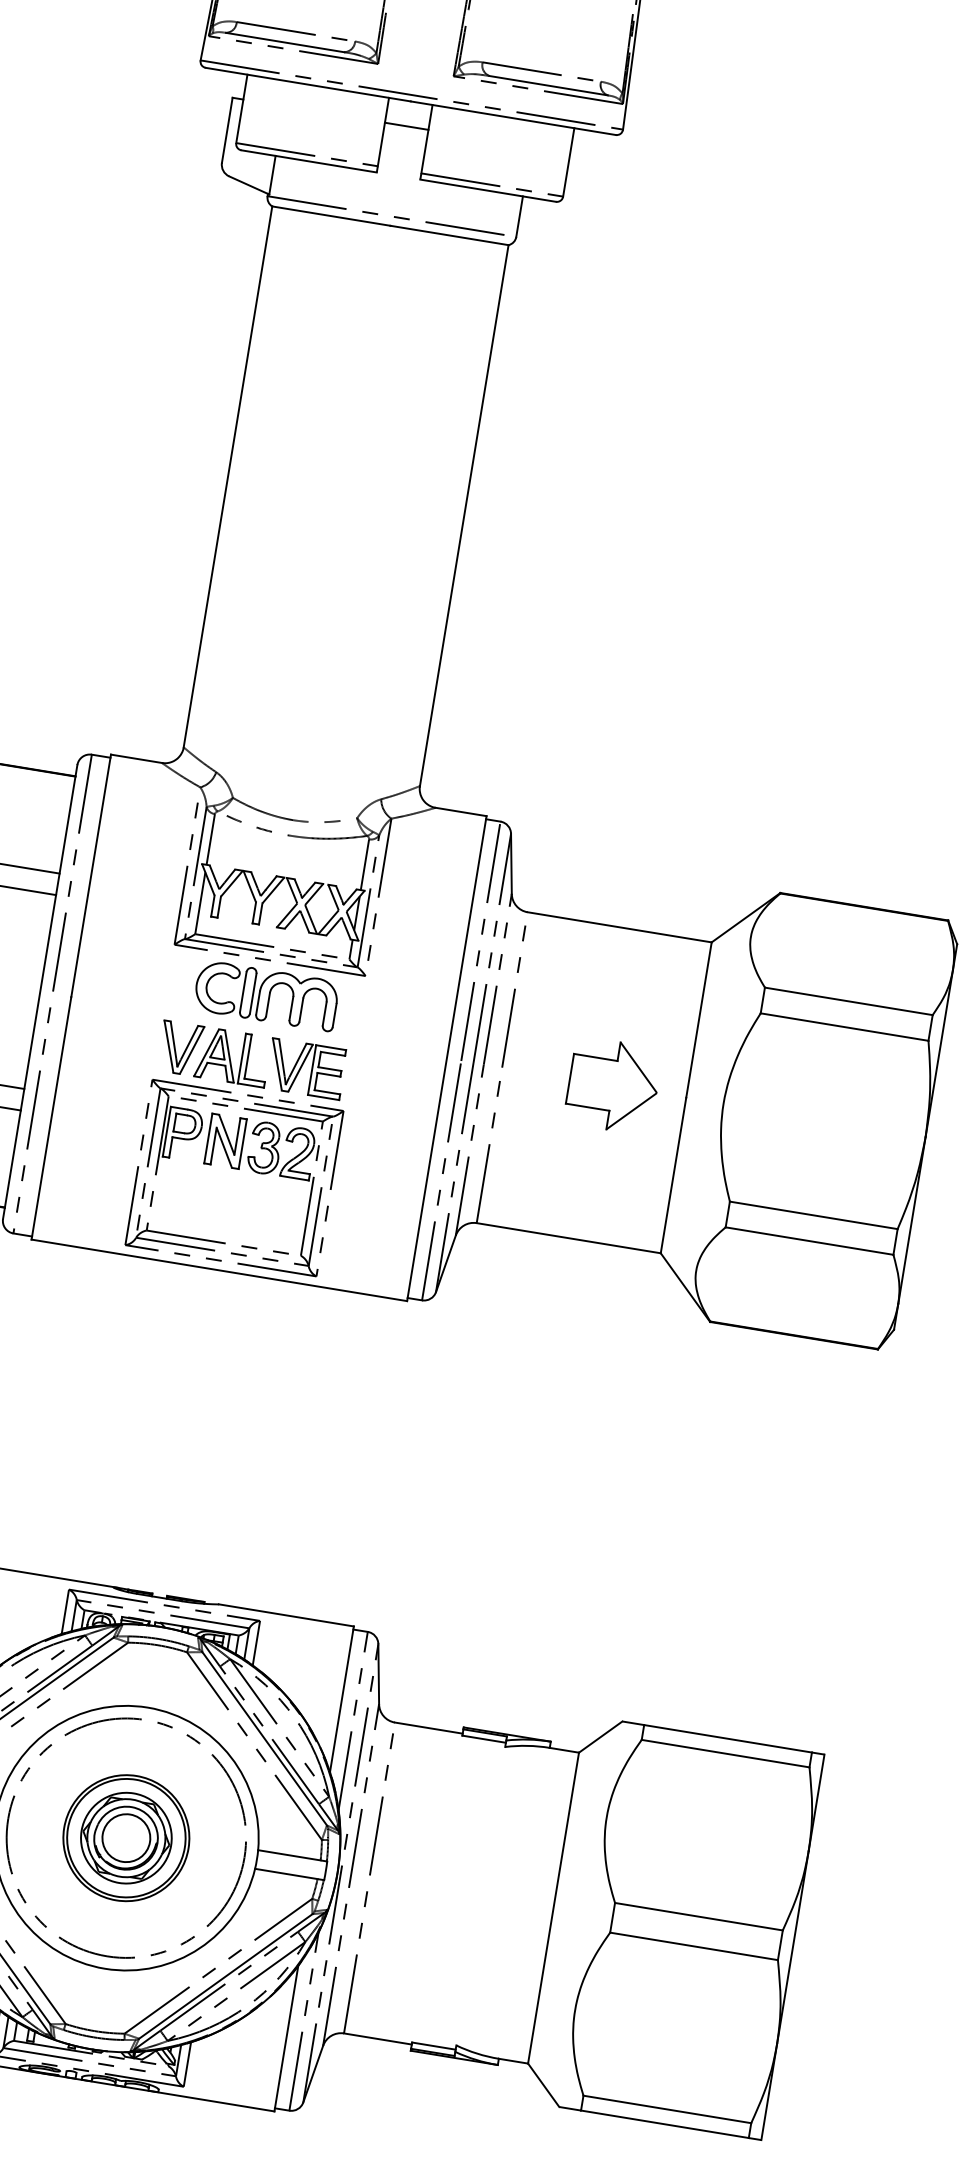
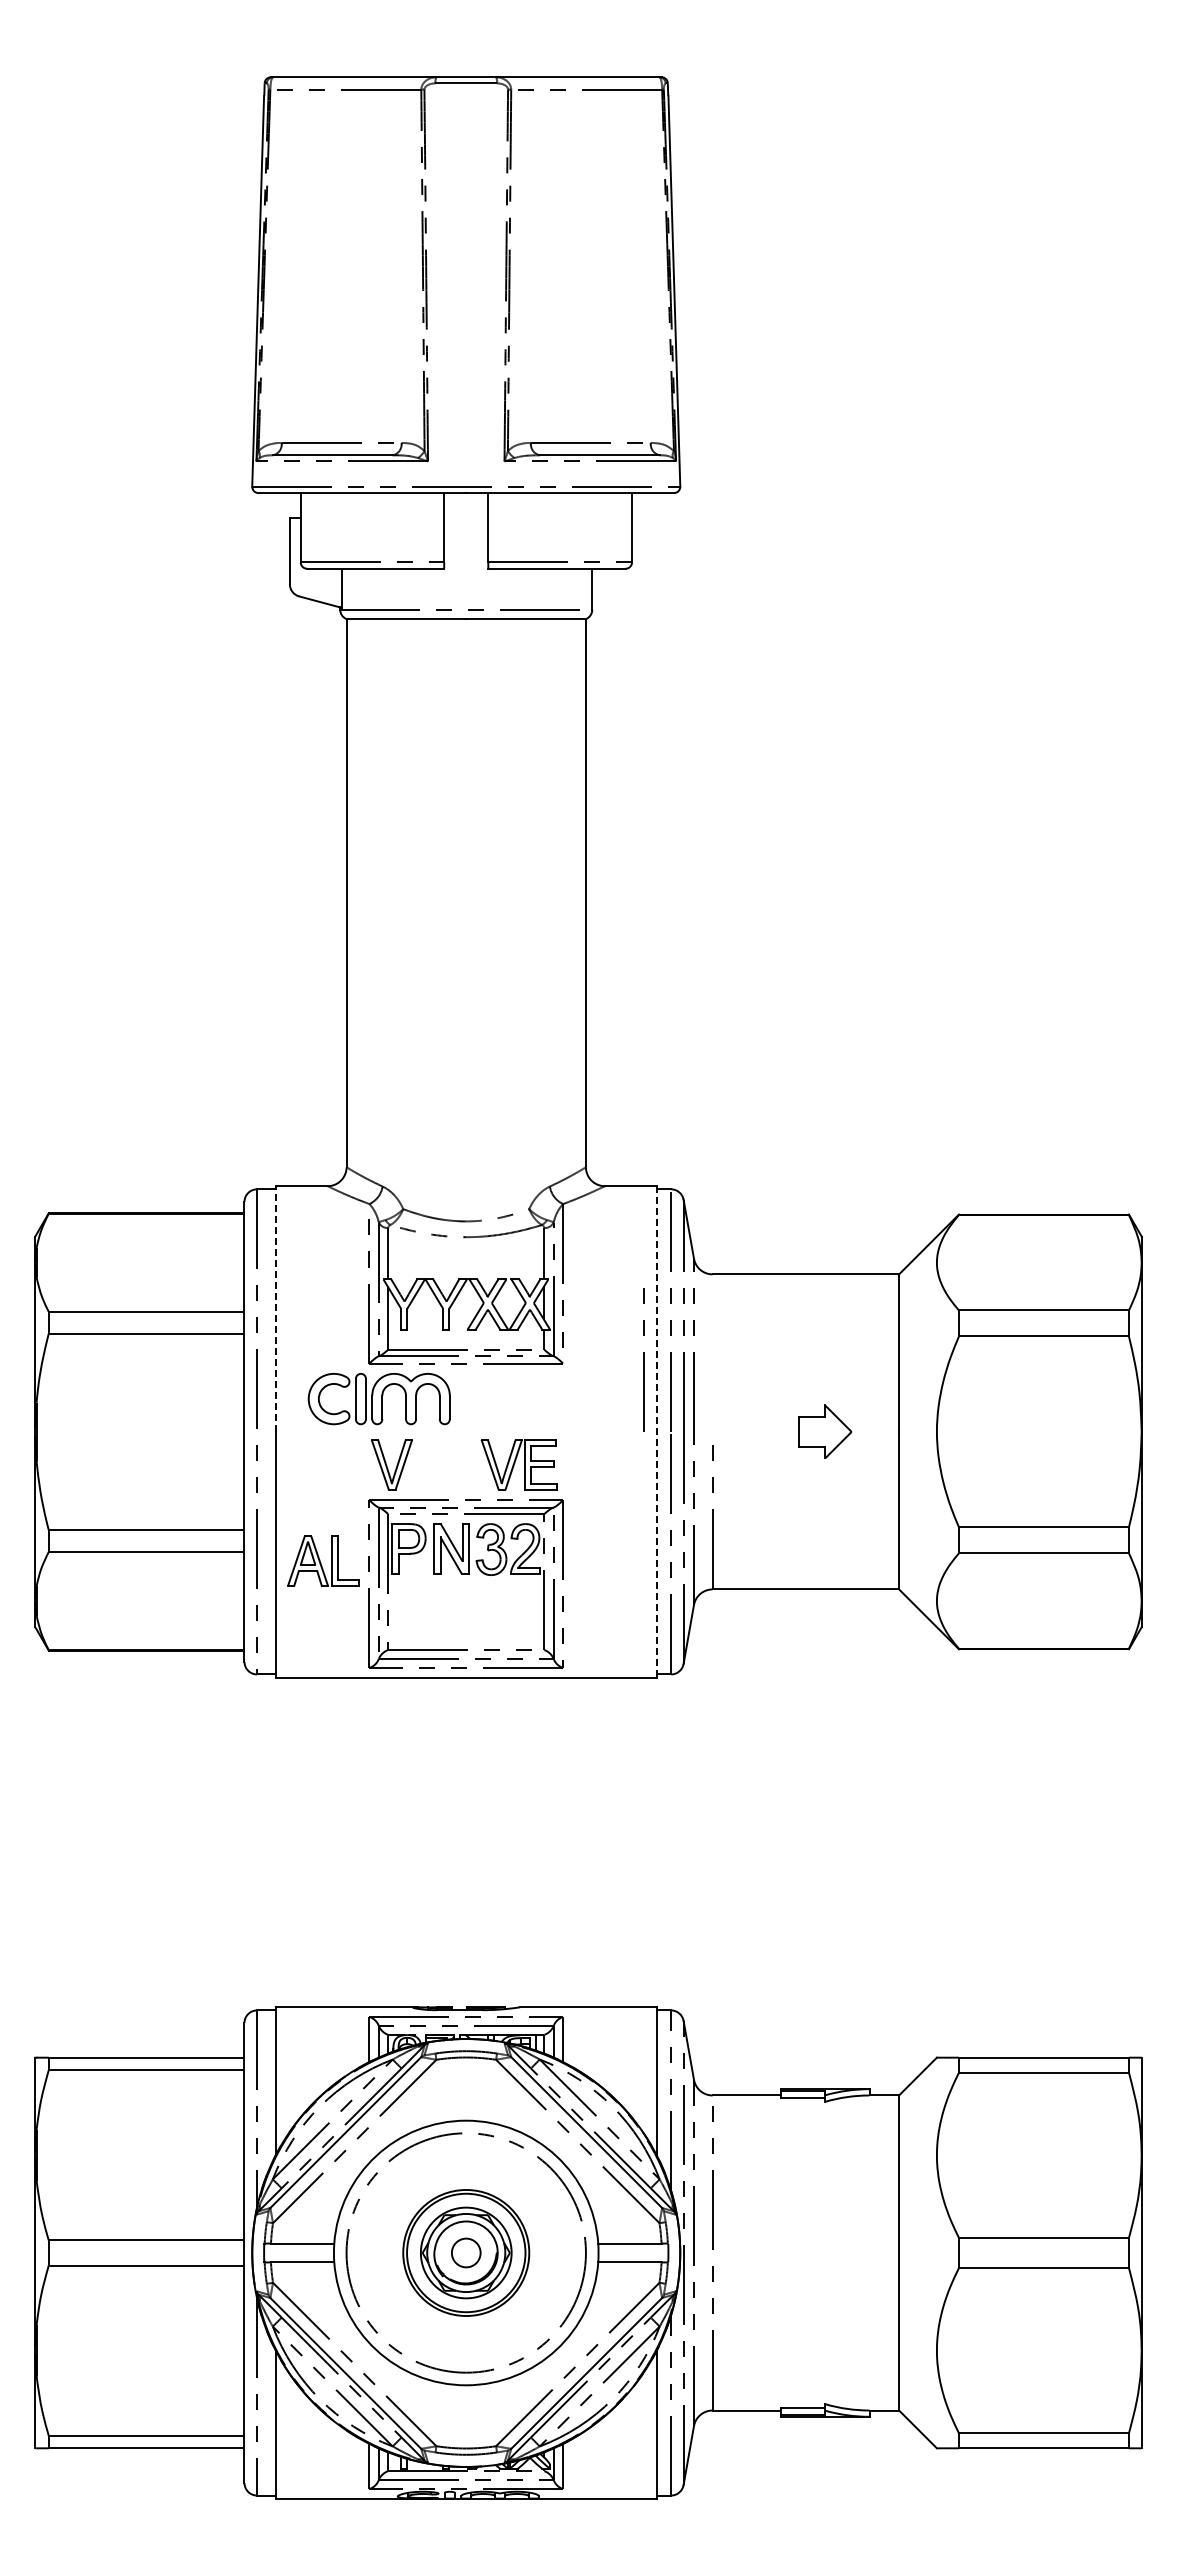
line: (406, 126) -> (466, 518), removed
line: (90, 876) -> (275, 1309), solid -> dashed
part: (265, 996) -> (378, 1399), moved
line: (513, 996) -> (643, 1359), moved
part: (233, 1056) -> (323, 1560), moved
line: (446, 1058) -> (656, 1431), solid -> dashed
part: (612, 1085) -> (824, 1431), size x0.6
circle: (126, 1837) -> (466, 2252), size x0.6

